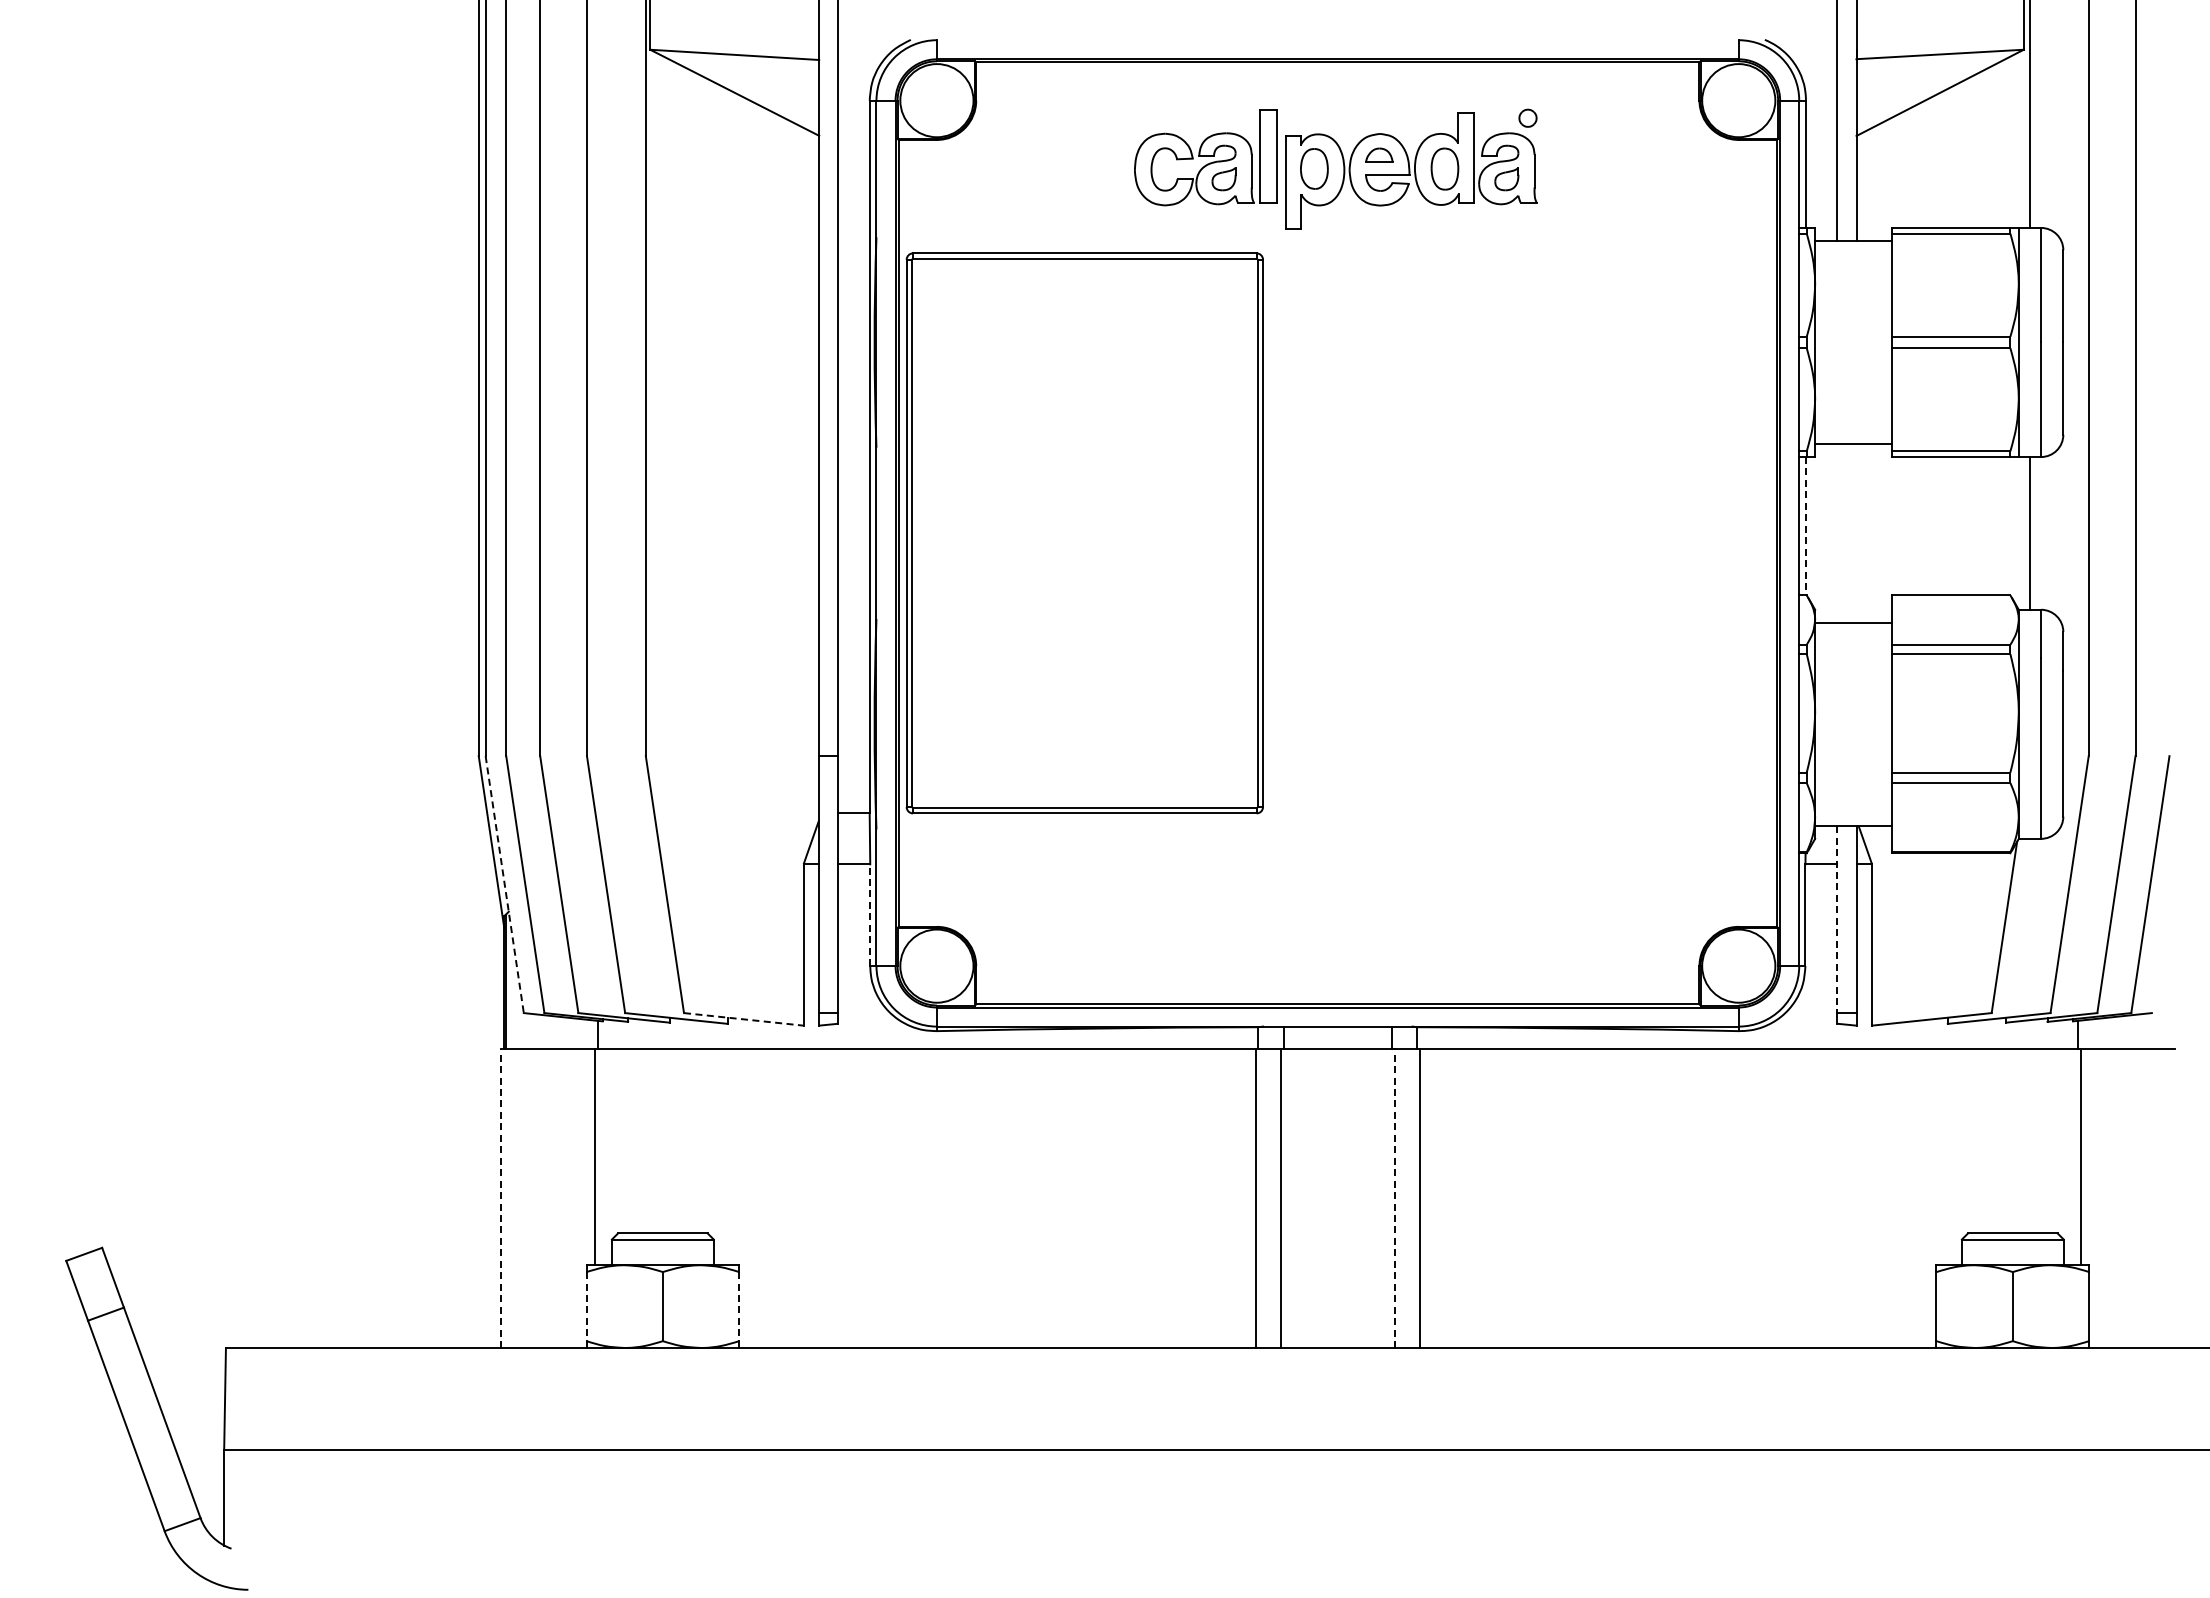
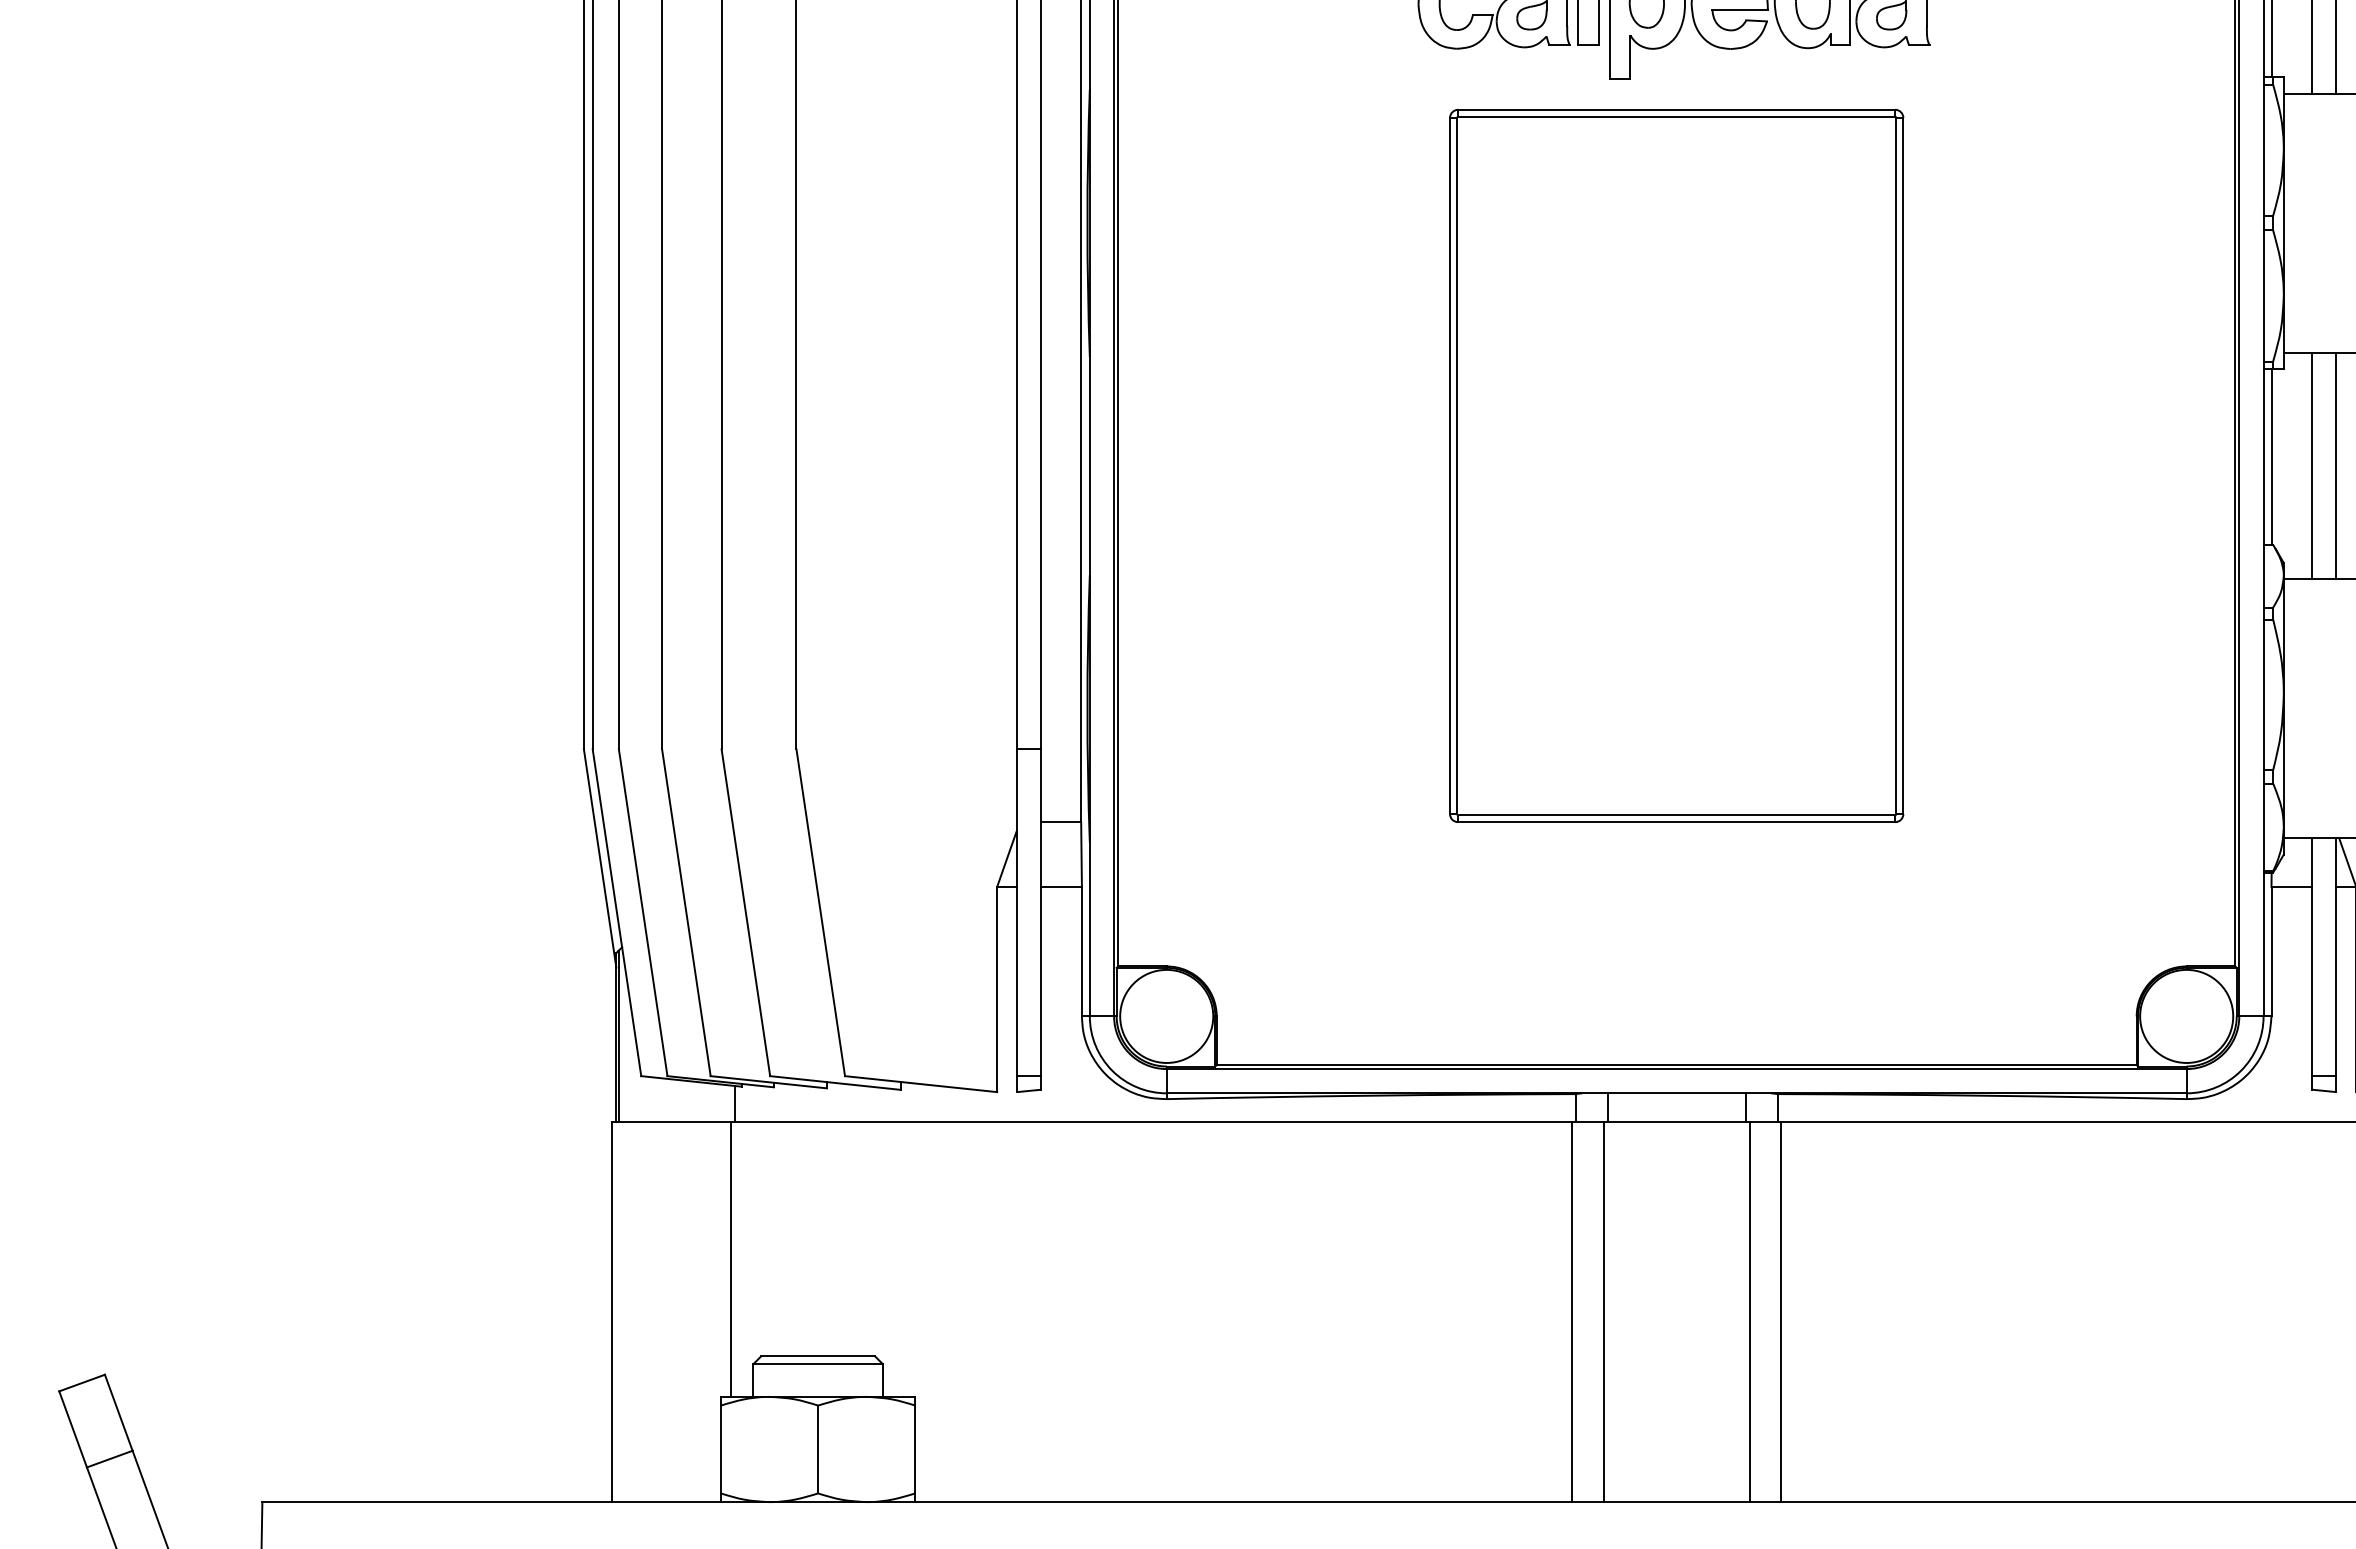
line: (1806, 526) -> (2272, 457), dashed -> solid
part: (1084, 533) -> (1676, 466), moved
line: (1837, 533) -> (2312, 466), added
line: (1856, 533) -> (2336, 466), added
line: (504, 884) -> (616, 912), dashed -> solid
line: (870, 915) -> (1082, 952), dashed -> solid
line: (1837, 920) -> (2312, 958), dashed -> solid
line: (744, 1019) -> (921, 1084), dashed -> solid
line: (501, 1198) -> (612, 1311), dashed -> solid
line: (1395, 1198) -> (1750, 1311), dashed -> solid
line: (586, 1306) -> (720, 1449), dashed -> solid
line: (739, 1306) -> (915, 1449), dashed -> solid

